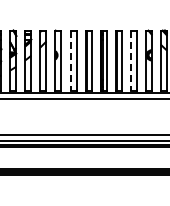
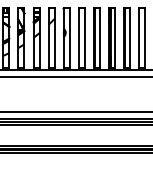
line: (70, 61) -> (78, 39), dashed -> solid
line: (130, 61) -> (138, 39), dashed -> solid

